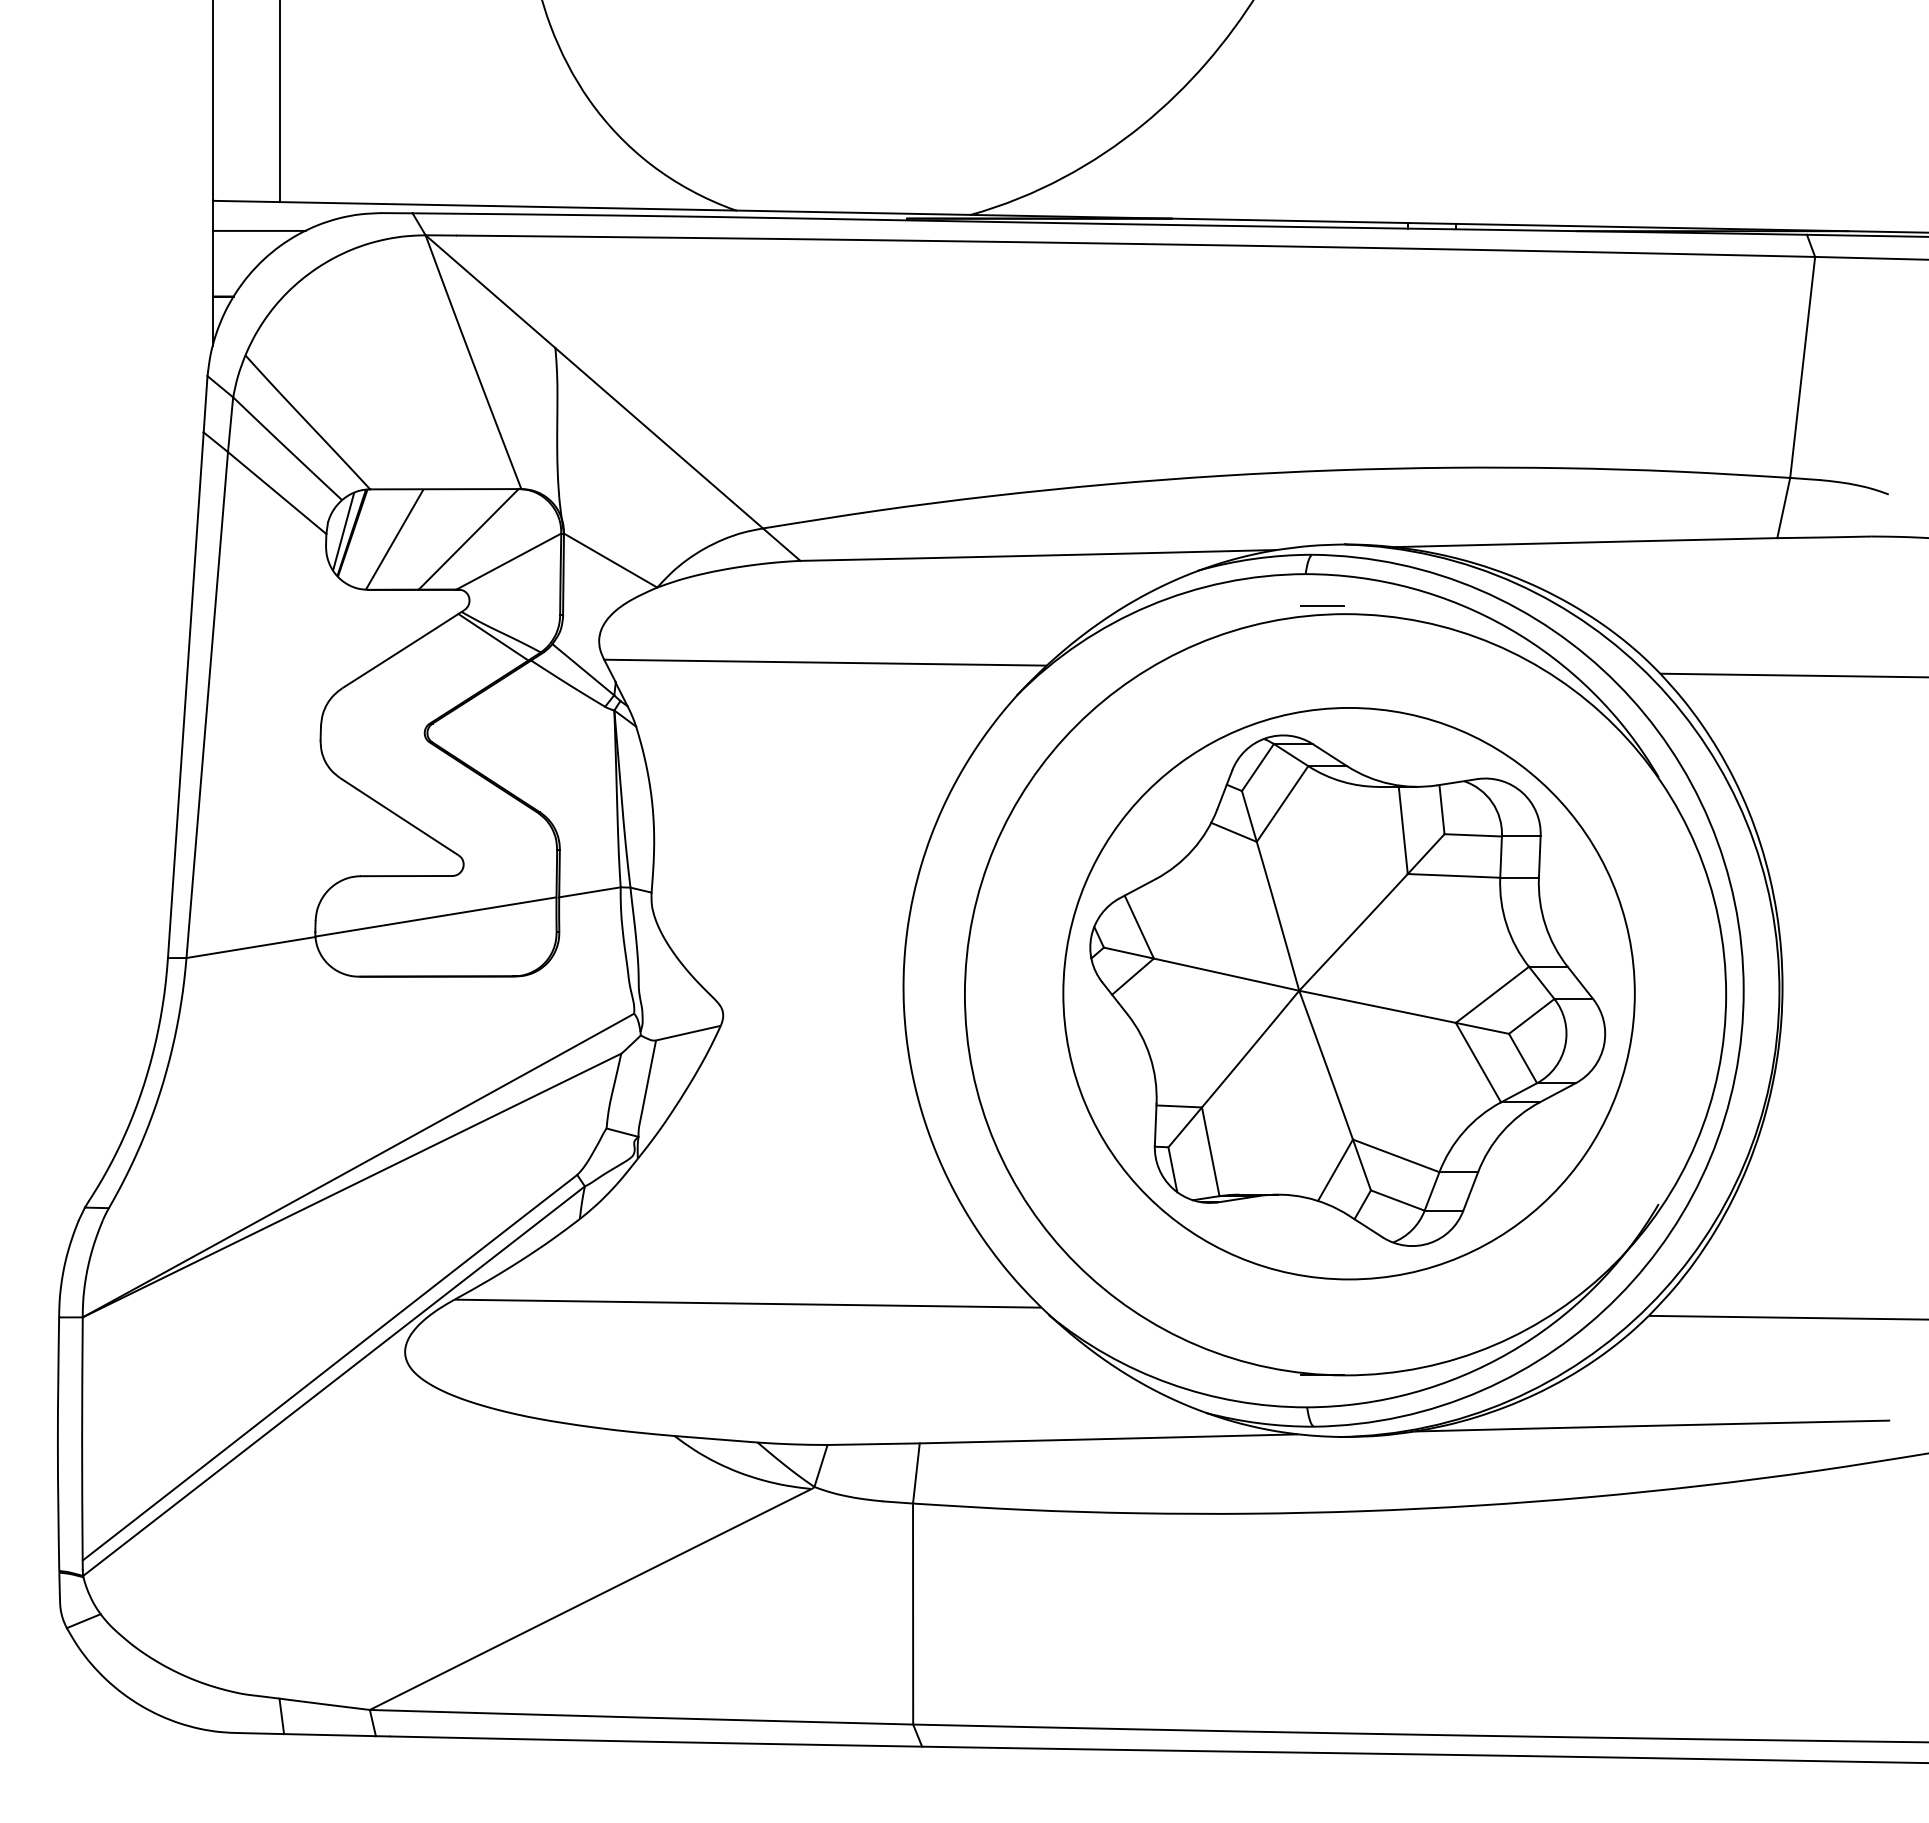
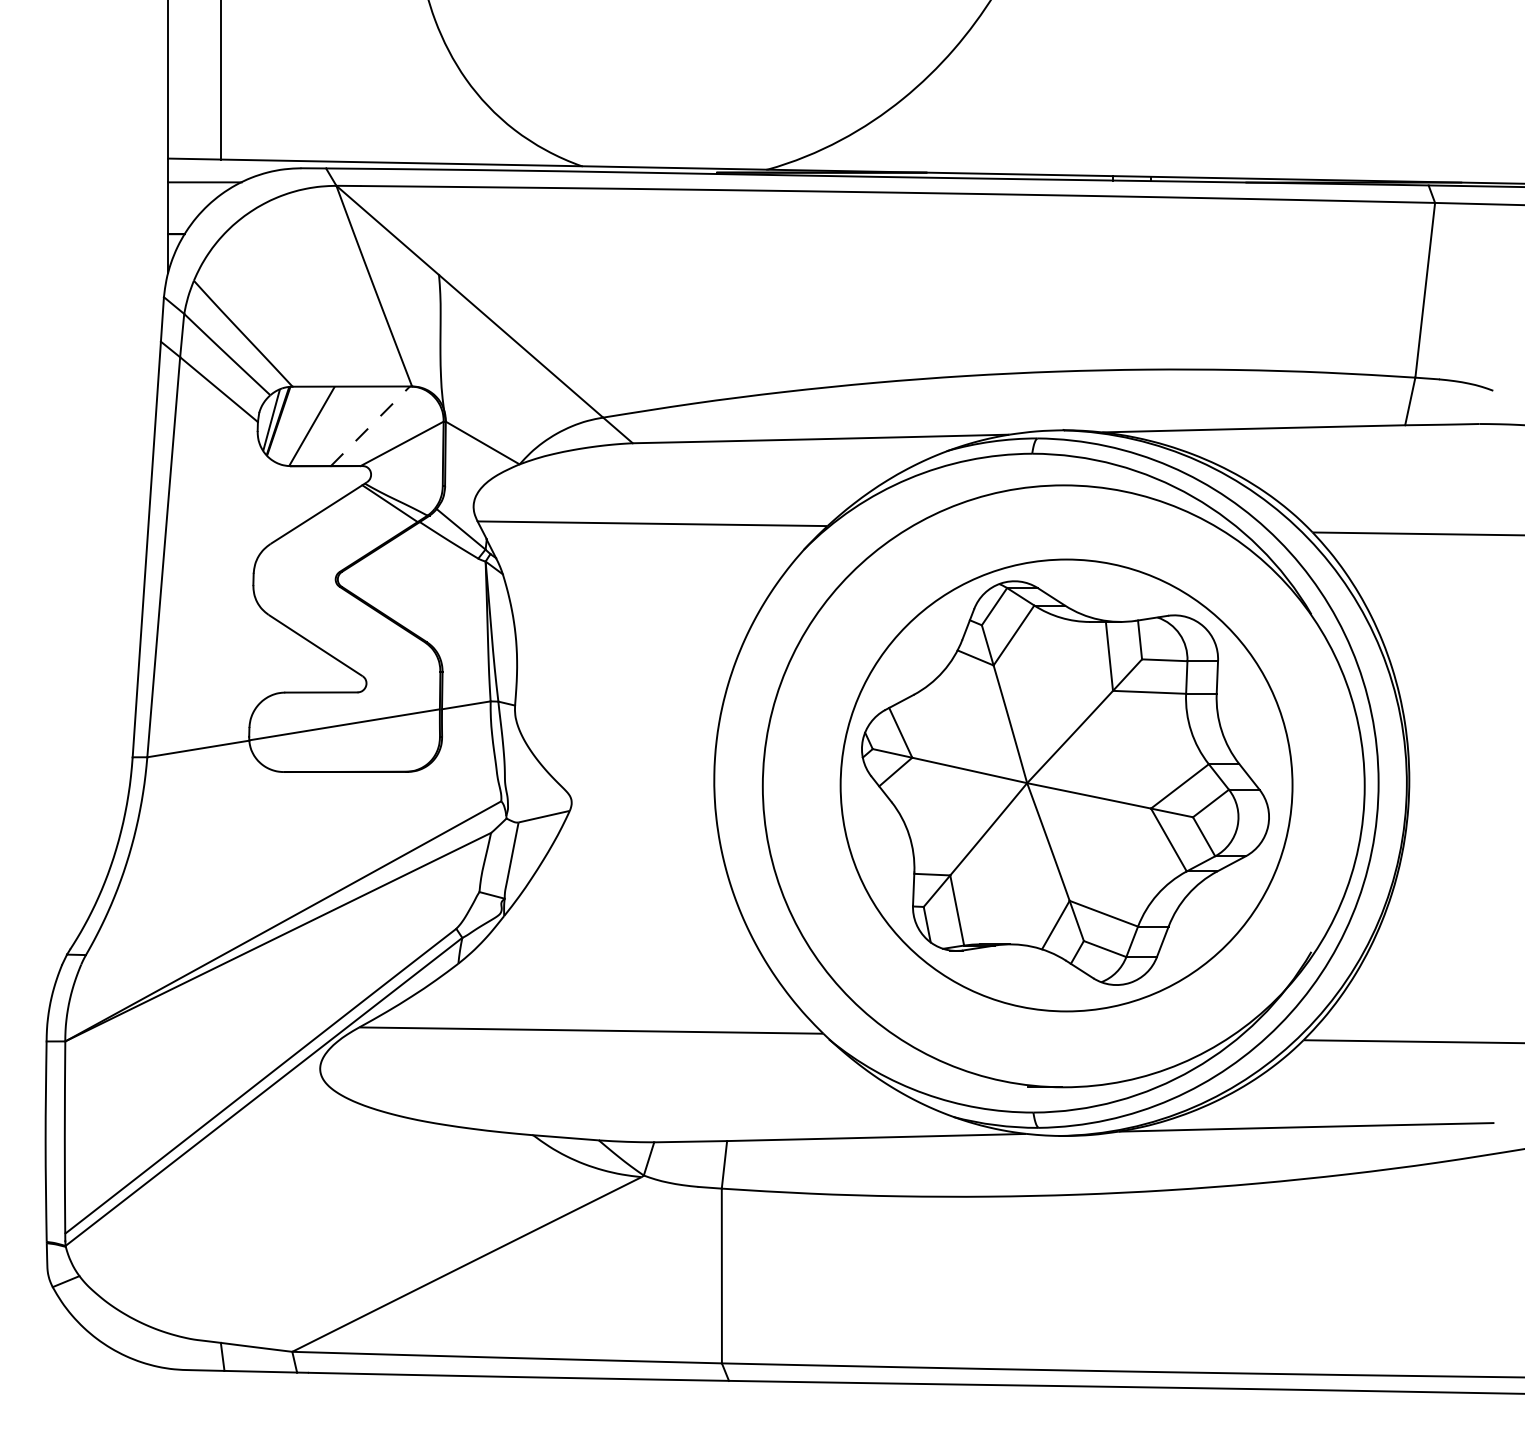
line: (468, 539) -> (370, 426), solid -> dashed
line: (1321, 606) -> (1044, 479), removed

